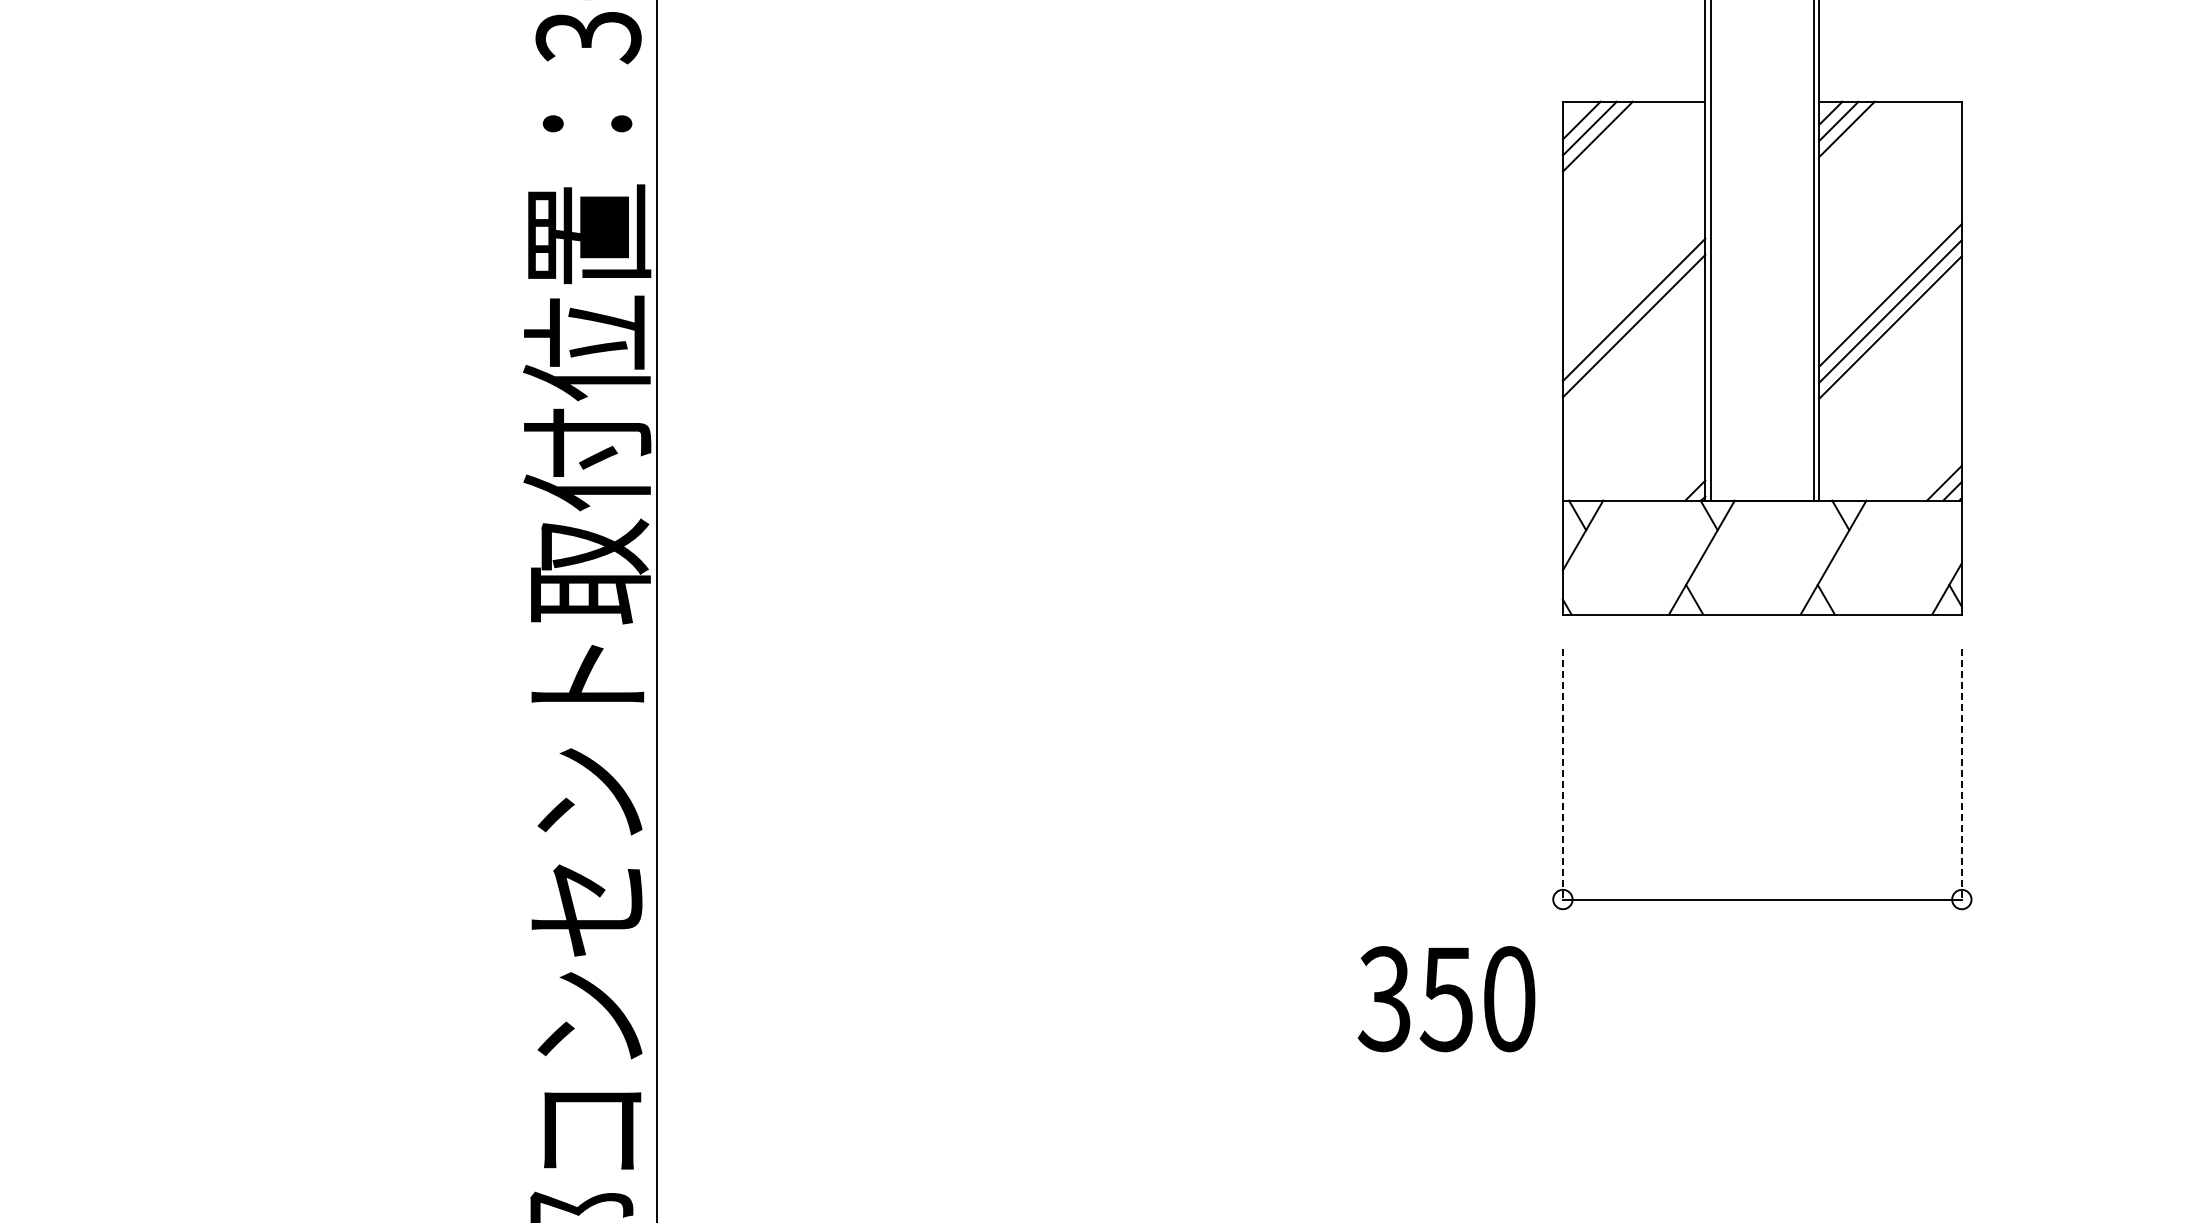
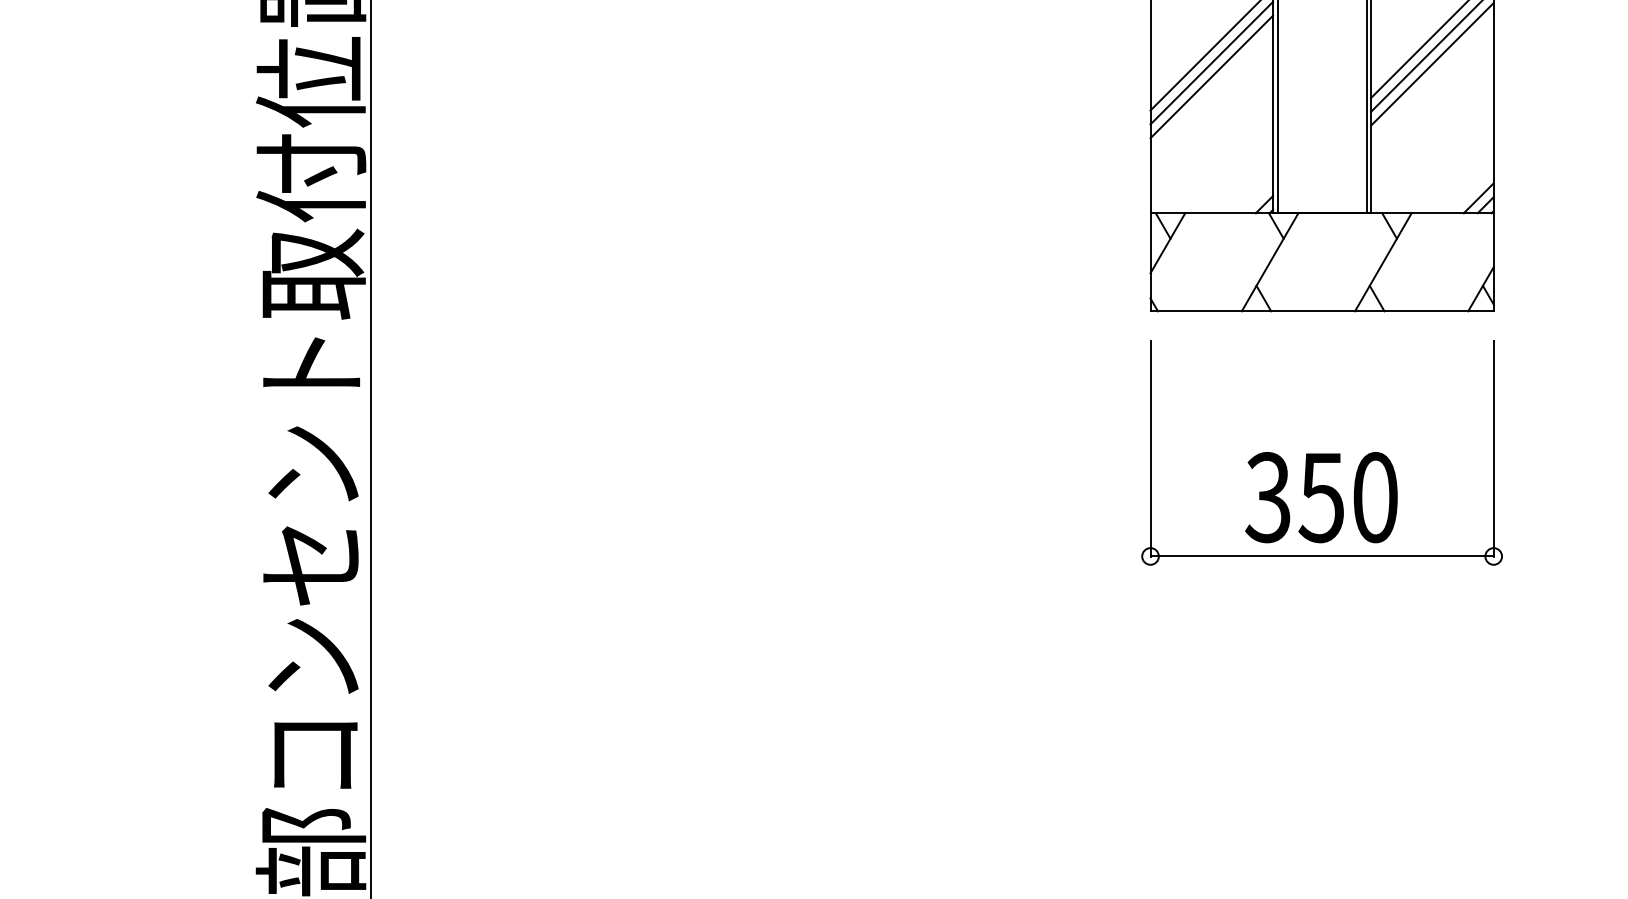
line: (1633, 341) -> (1211, 76), added
line: (1562, 774) -> (1150, 448), dashed -> solid
line: (1961, 774) -> (1493, 448), dashed -> solid
text: (1446, 999) -> (1321, 497), moved

